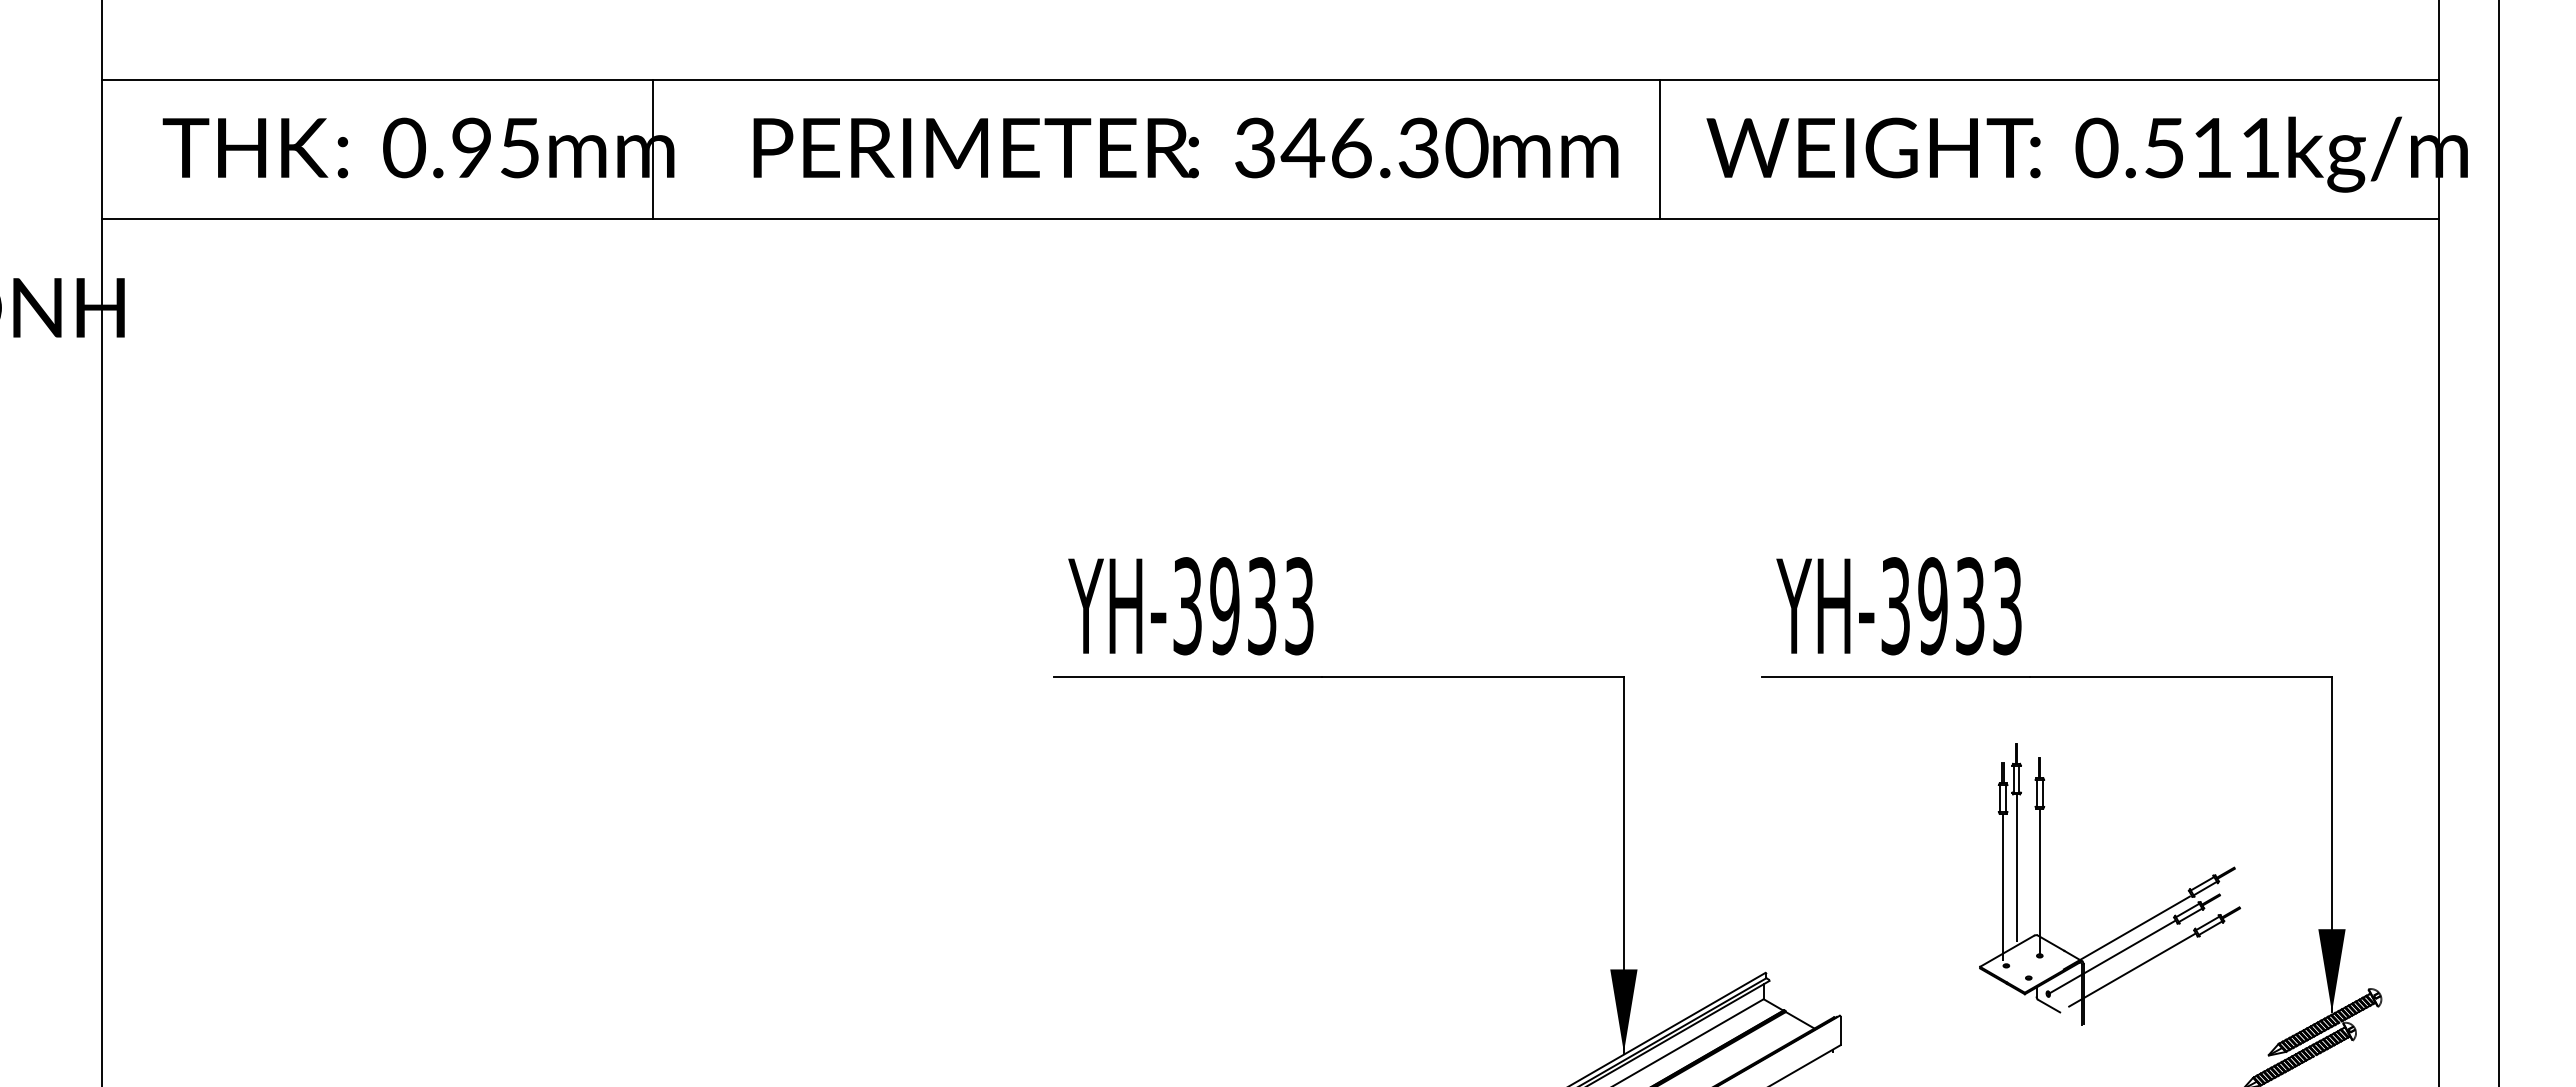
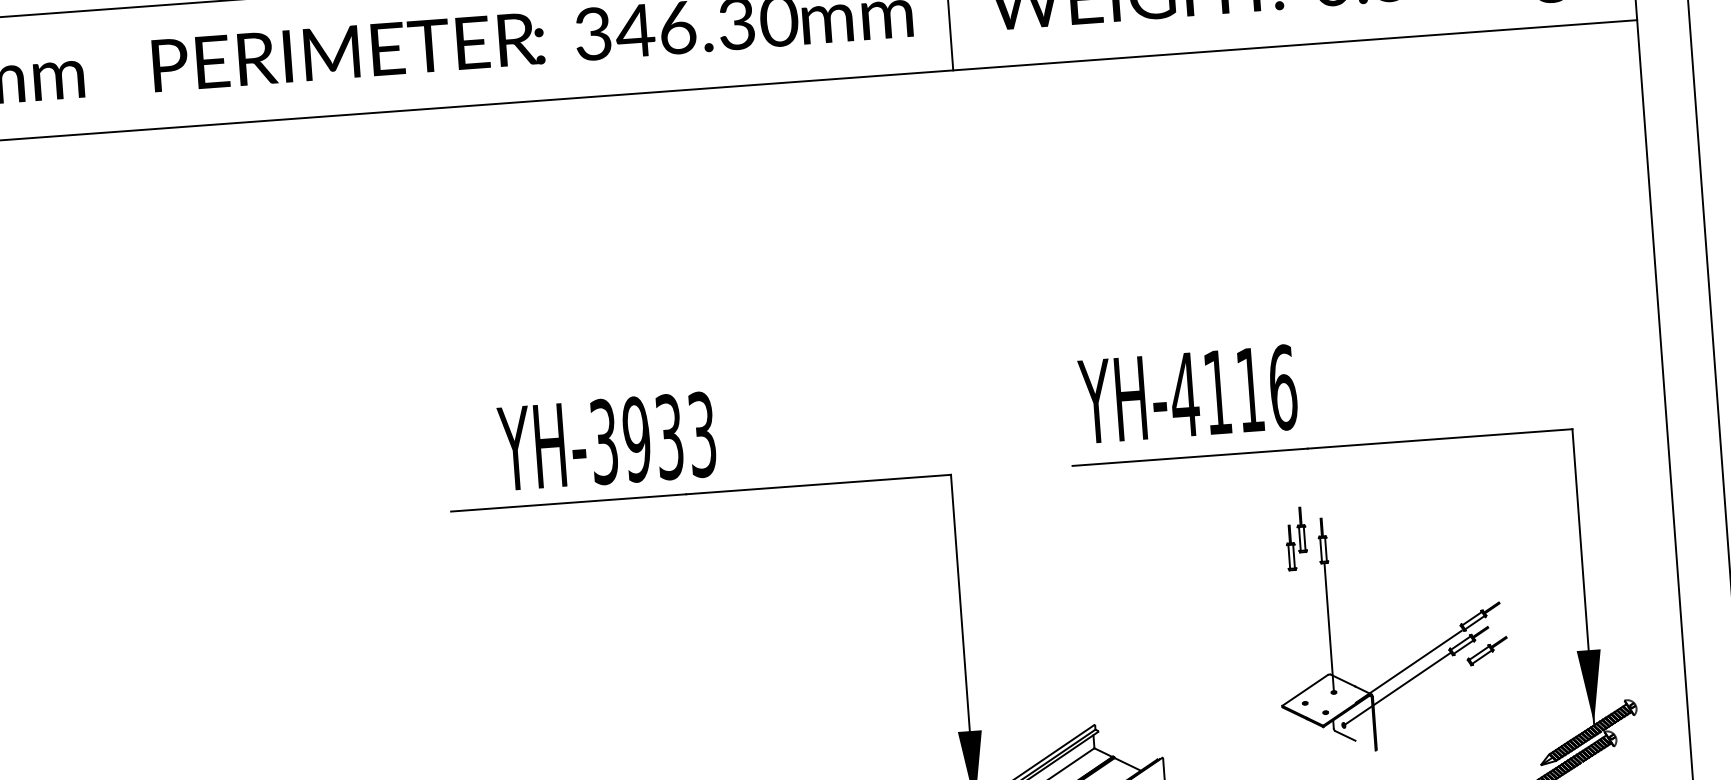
line: (652, 149) -> (64, 74), removed
text: (1190, 606) -> (606, 441), moved
text: (1951, 606) -> (1233, 391), YH-3933 -> YH-4116
line: (2016, 867) -> (1307, 616), removed
line: (2003, 887) -> (1297, 634), removed
line: (2132, 970) -> (1416, 699), removed

